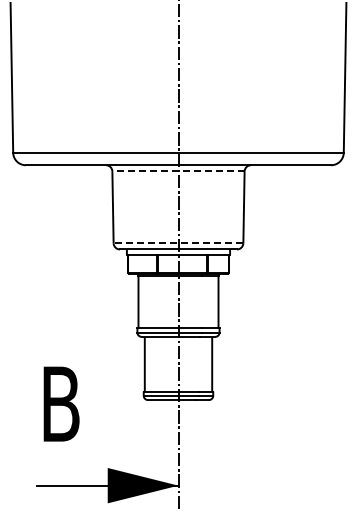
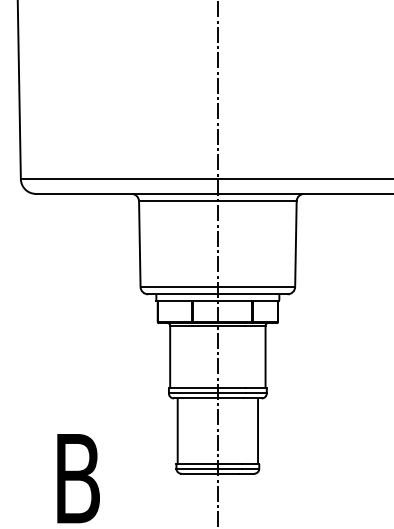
line: (178, 171) -> (217, 201), dashed -> solid
line: (178, 243) -> (217, 287), dashed -> solid

